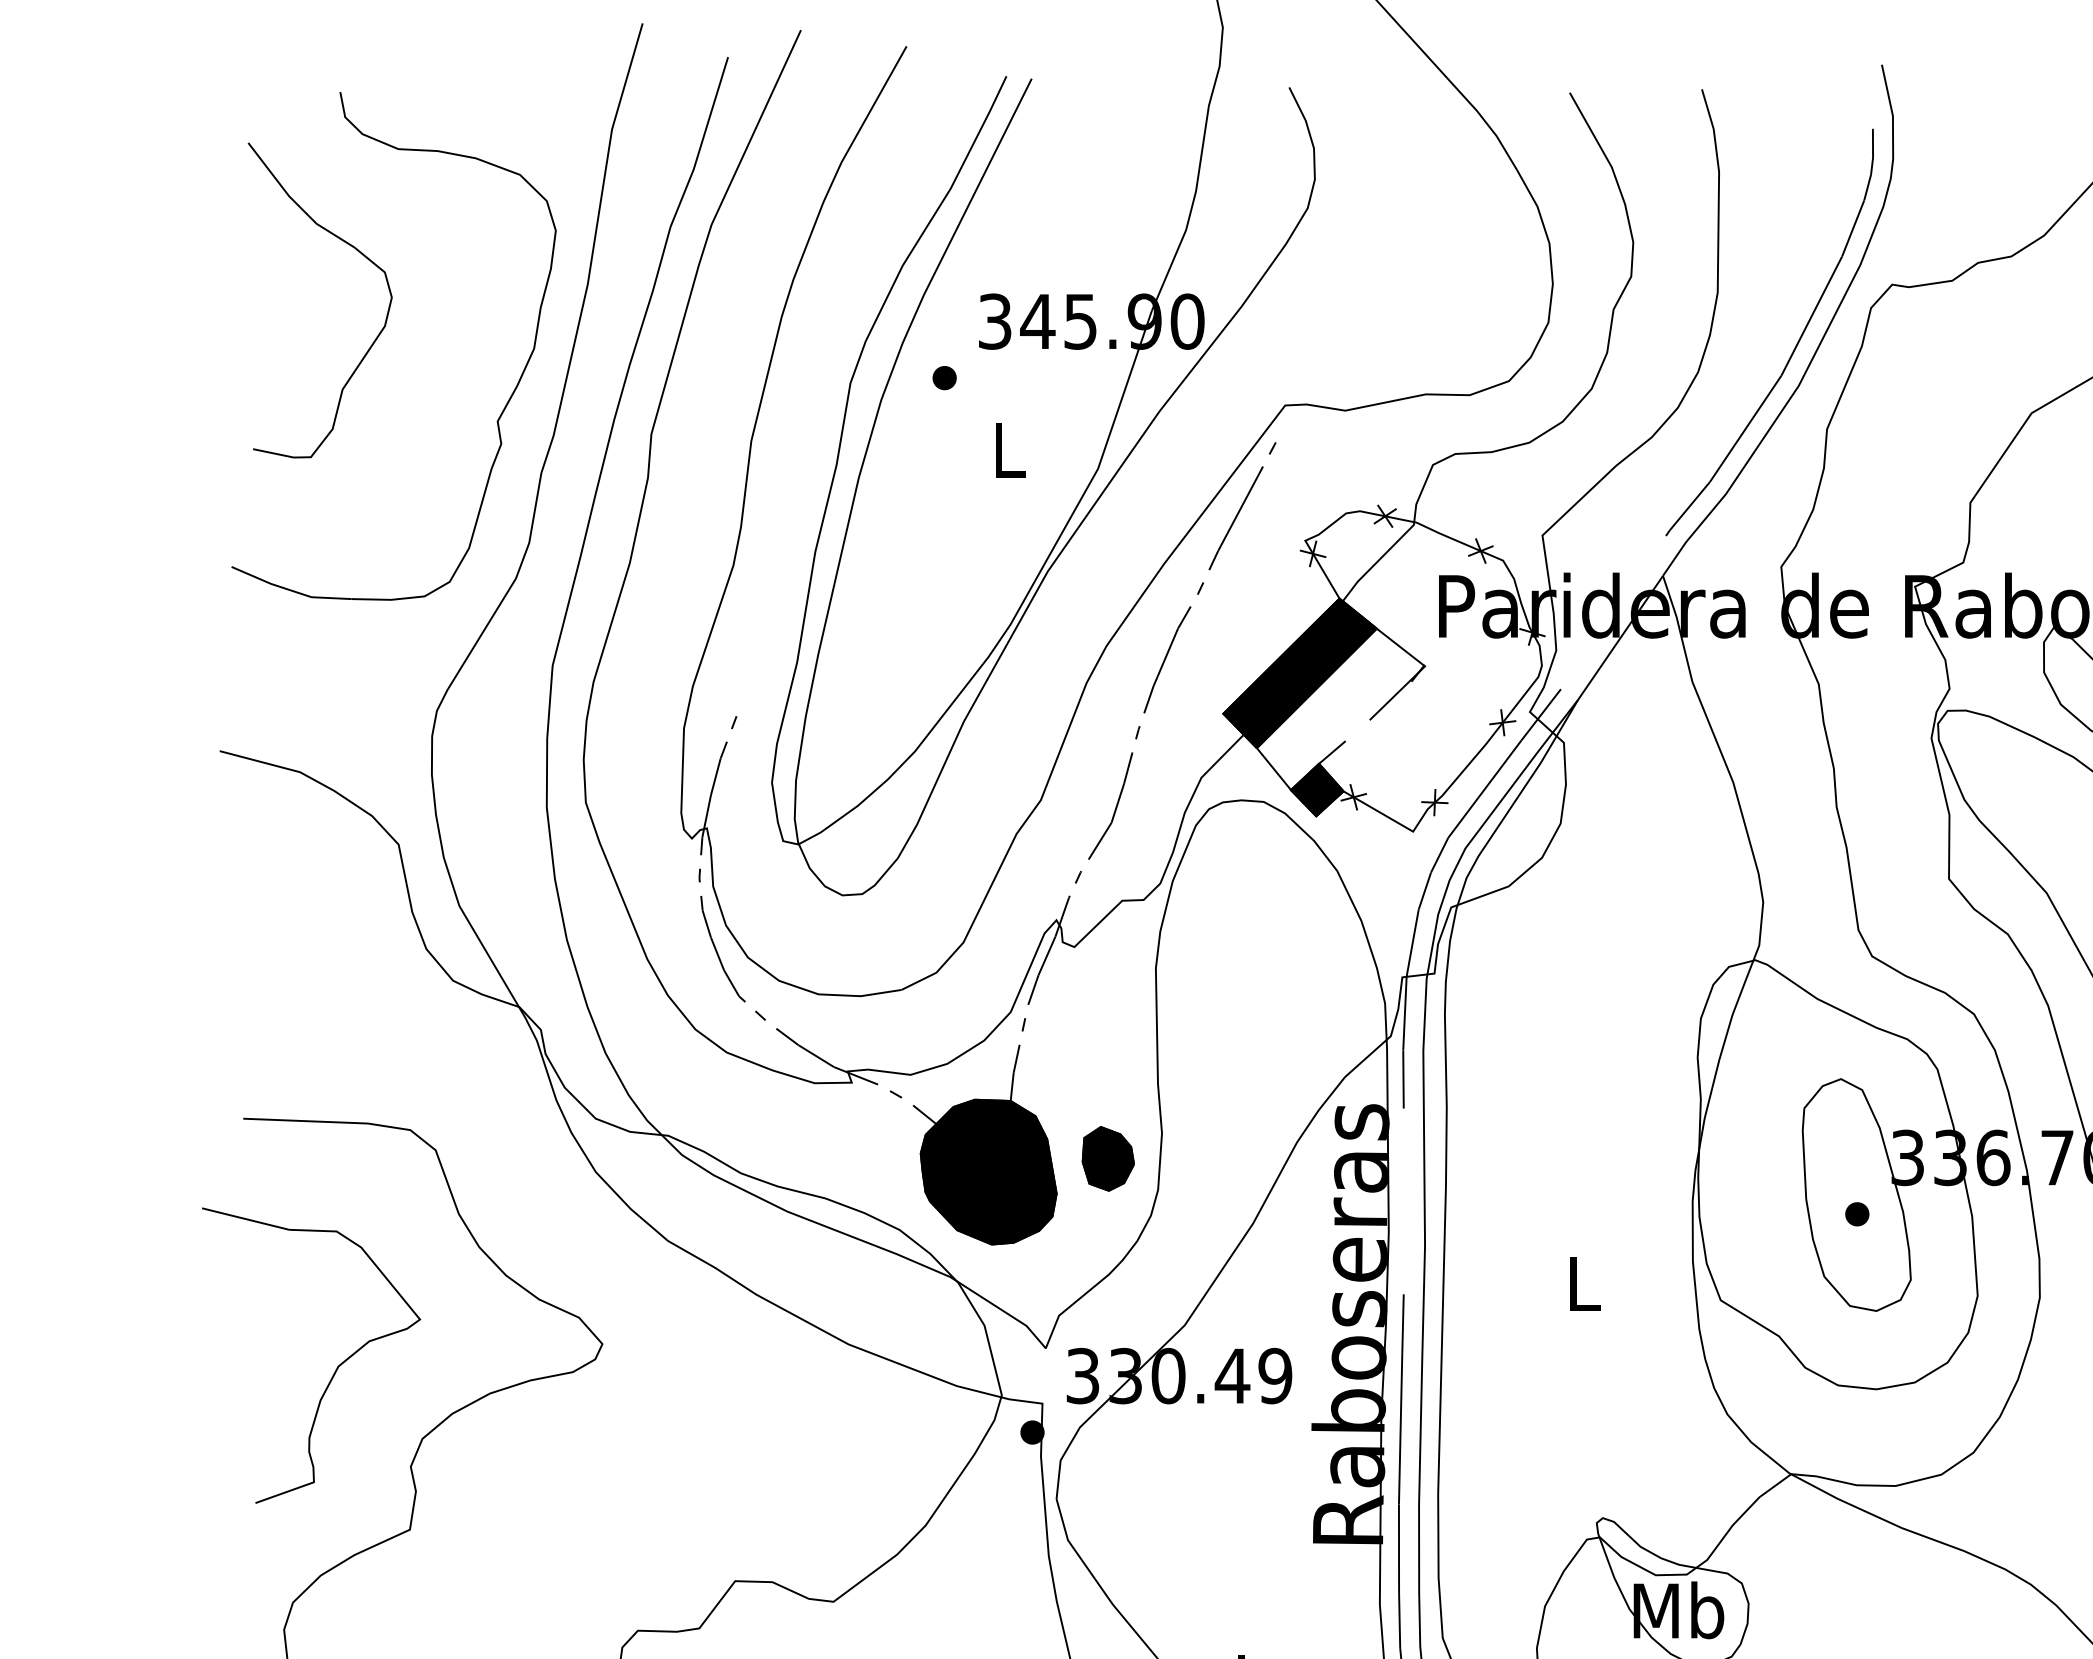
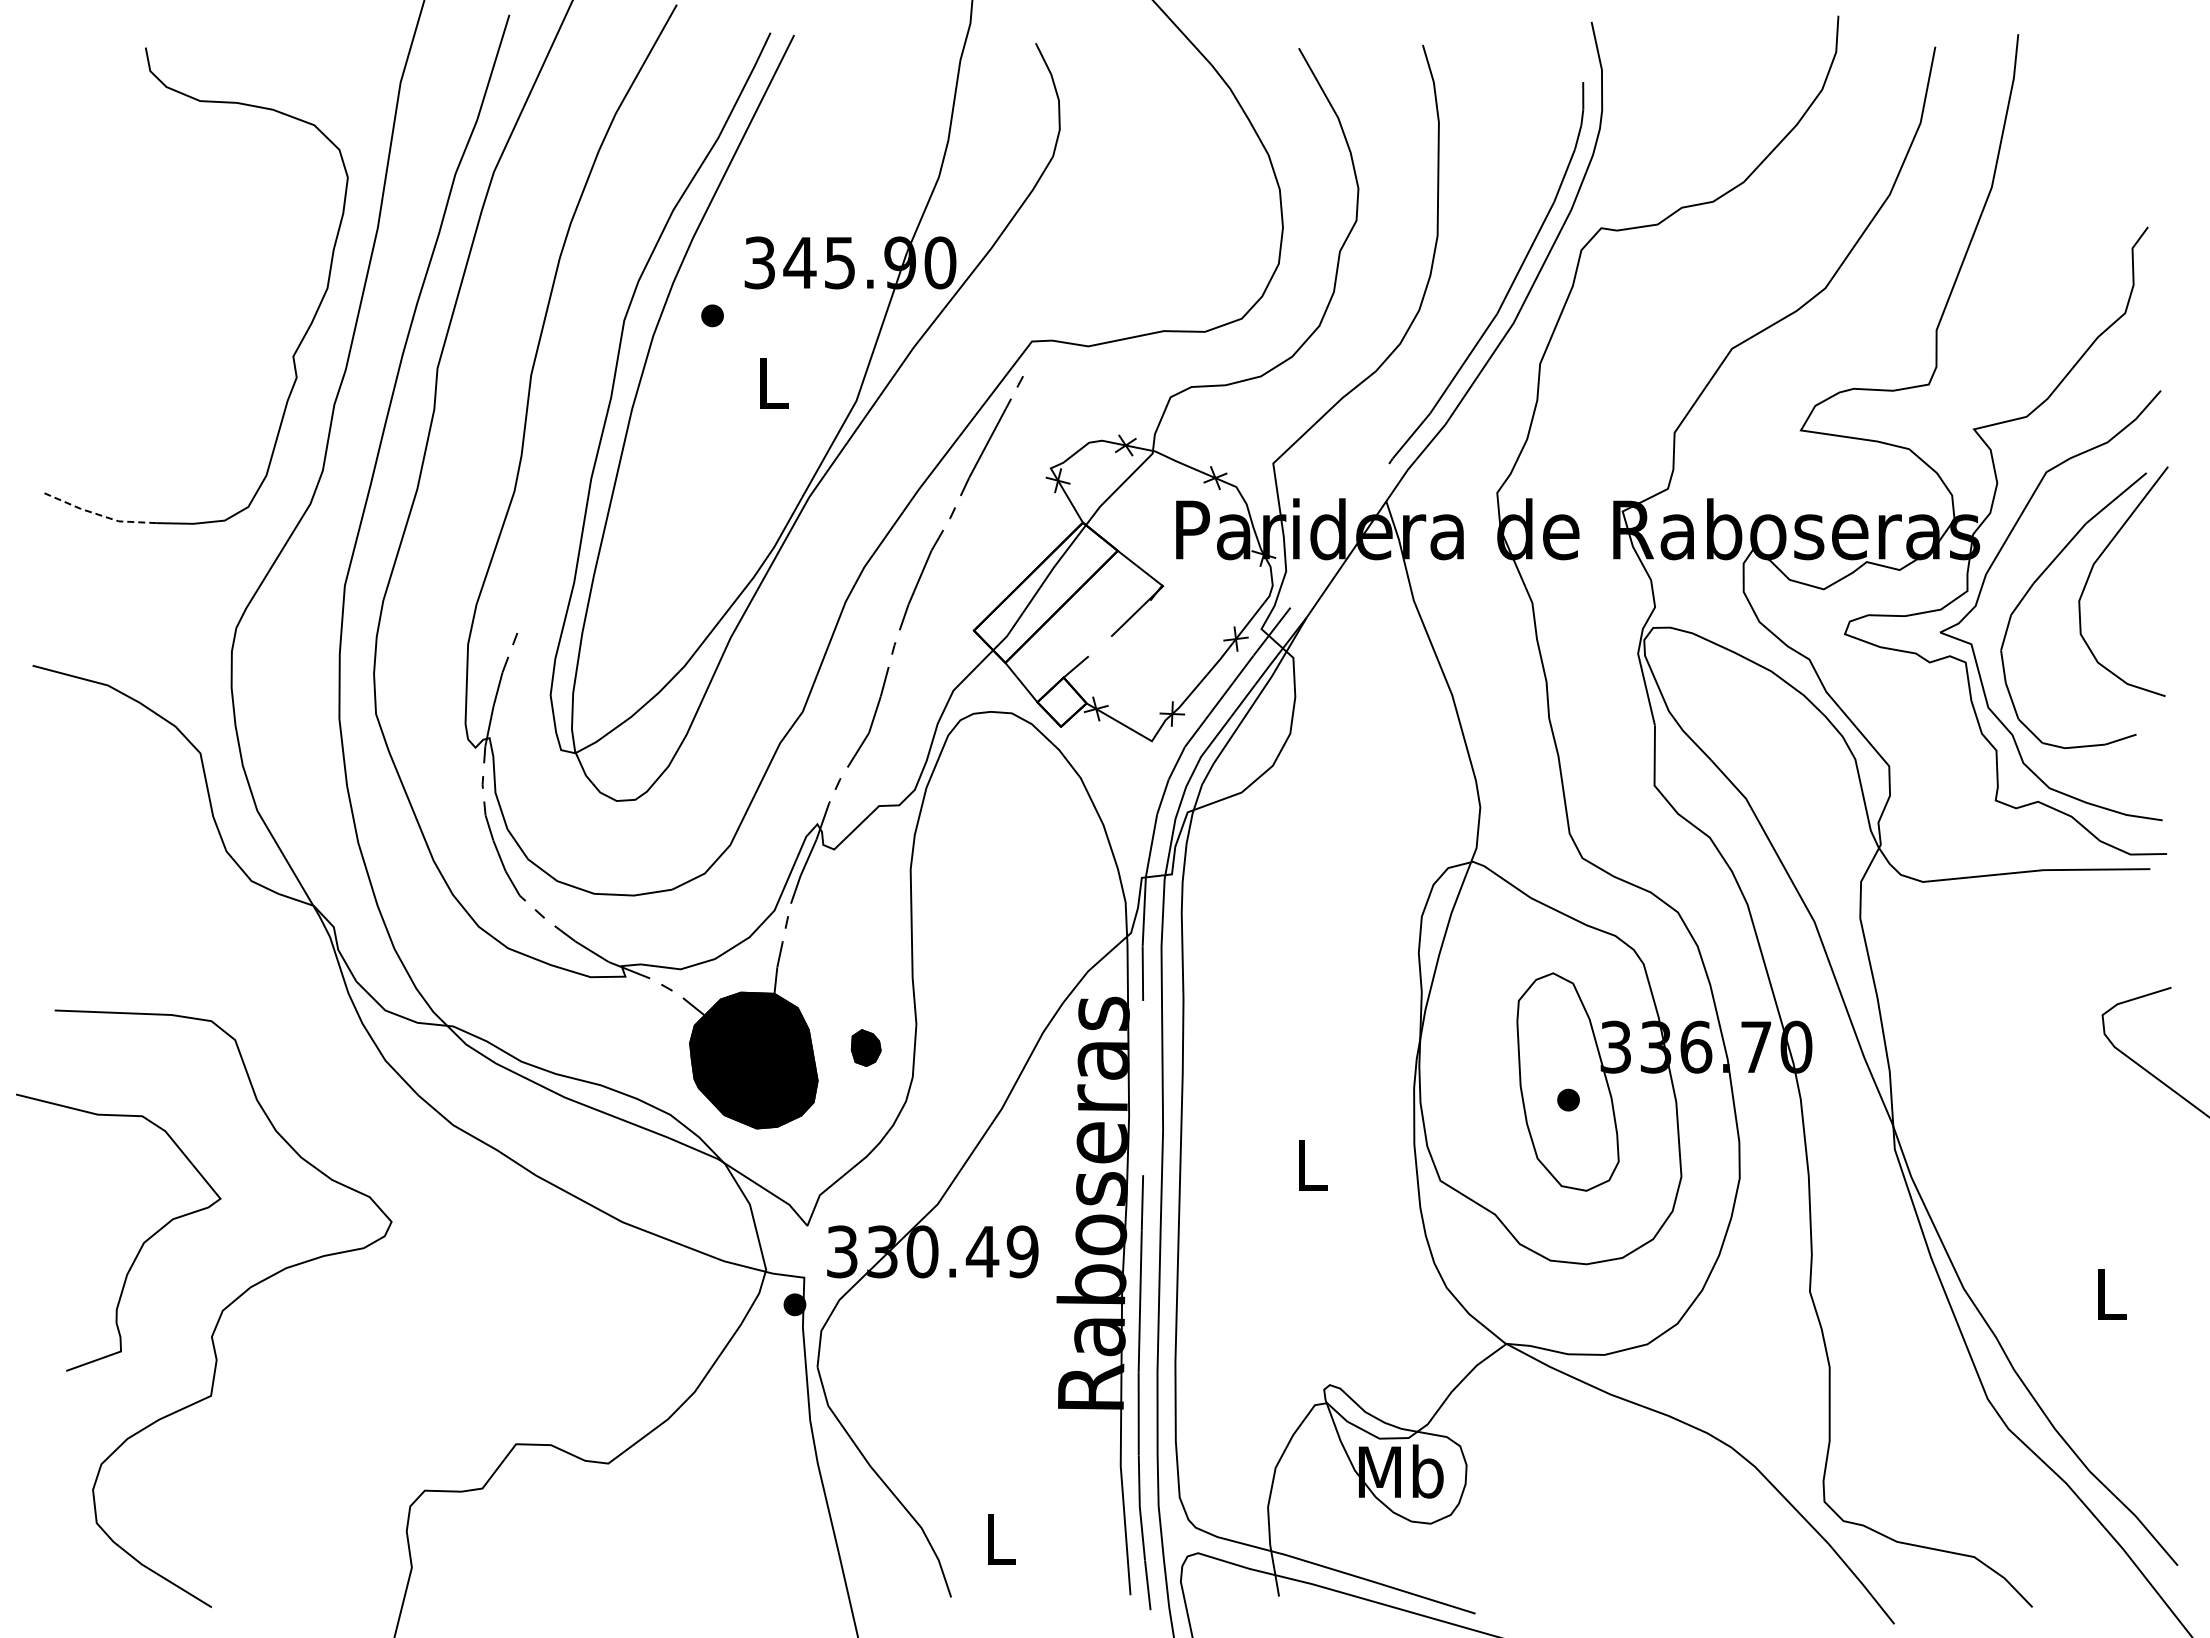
curve: (360, 254) -> (164, 199), removed
line: (289, 589) -> (98, 514), solid -> dashed
fill: (1299, 673) -> (1045, 592), removed
fill: (1316, 789) -> (1061, 701), removed
part: (1108, 1158) -> (866, 1047), size x0.6

